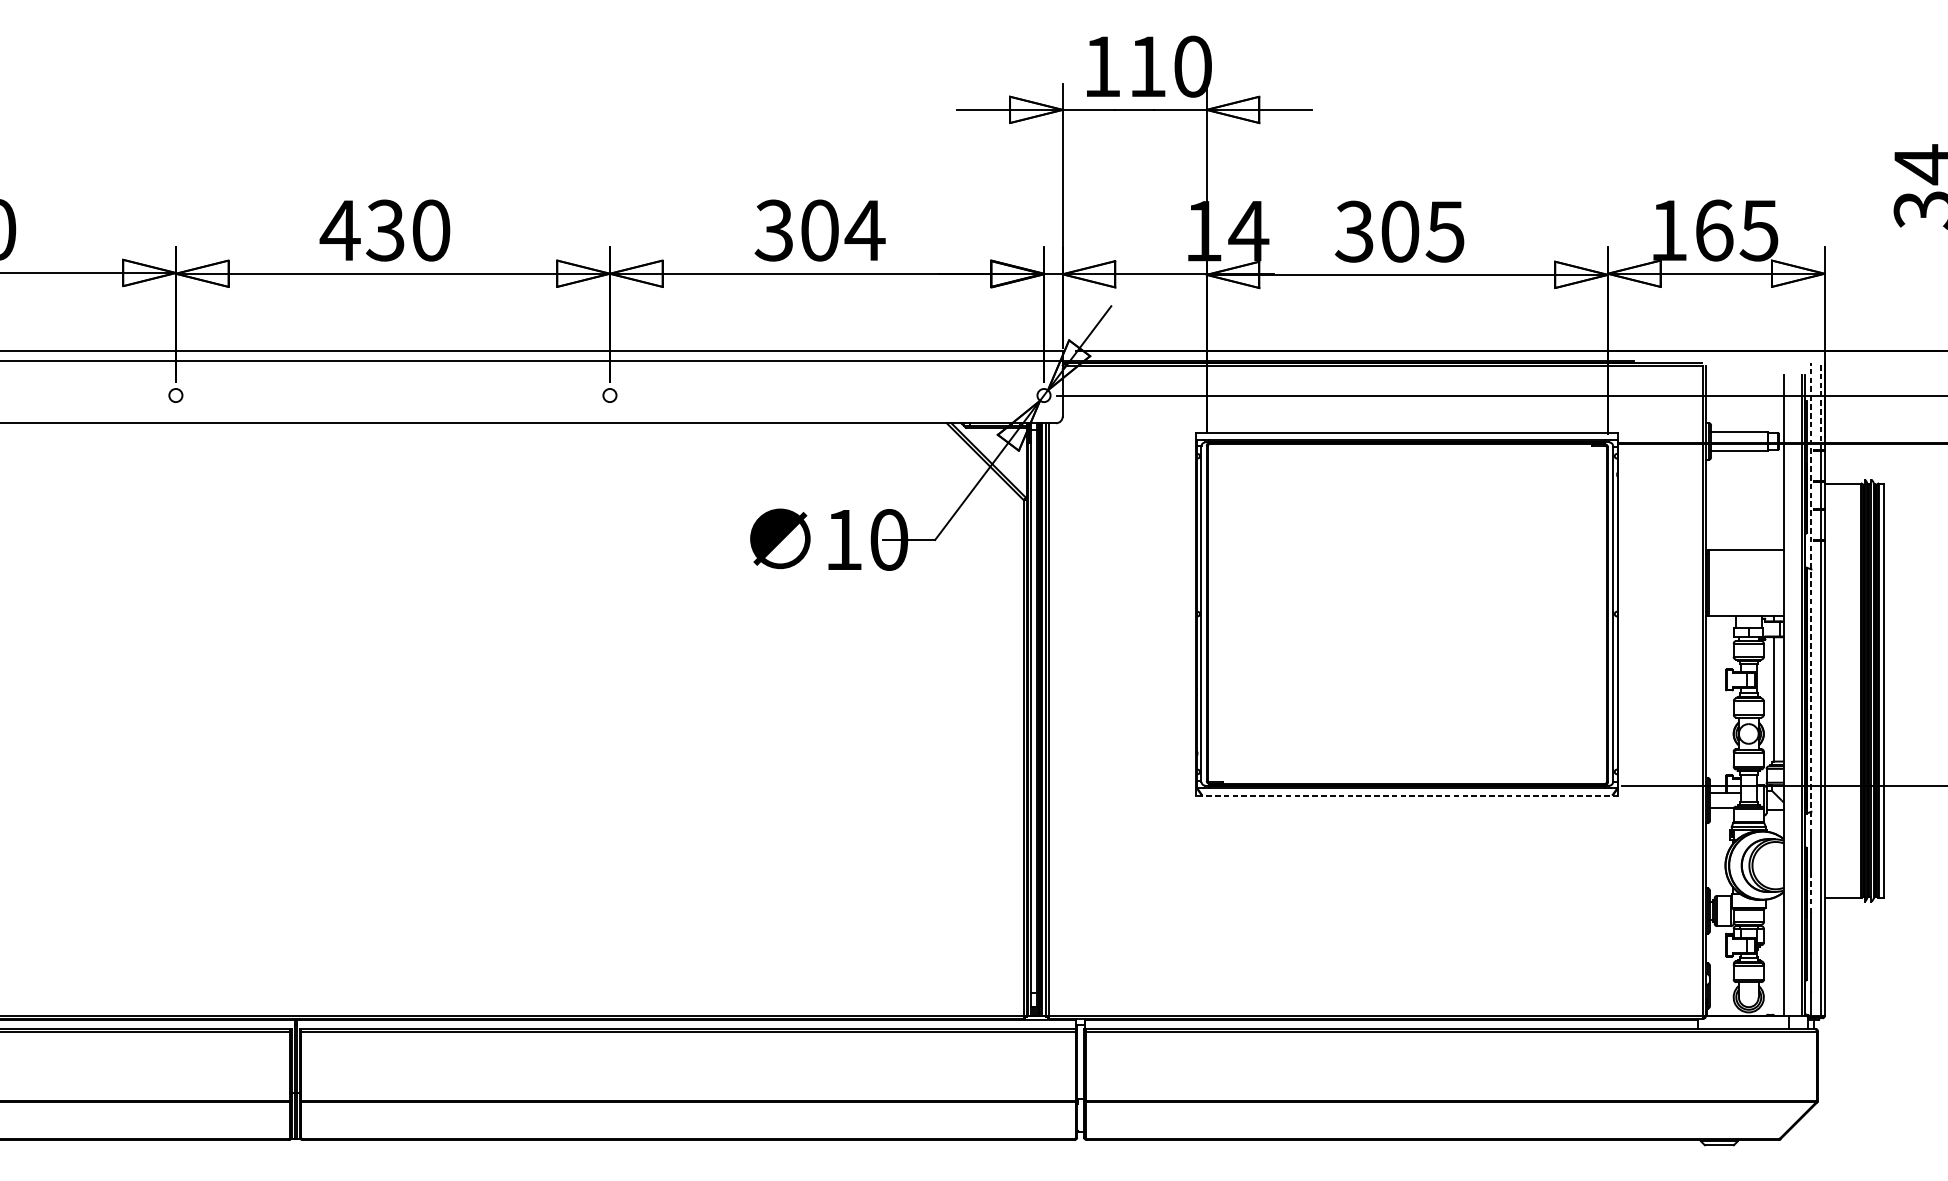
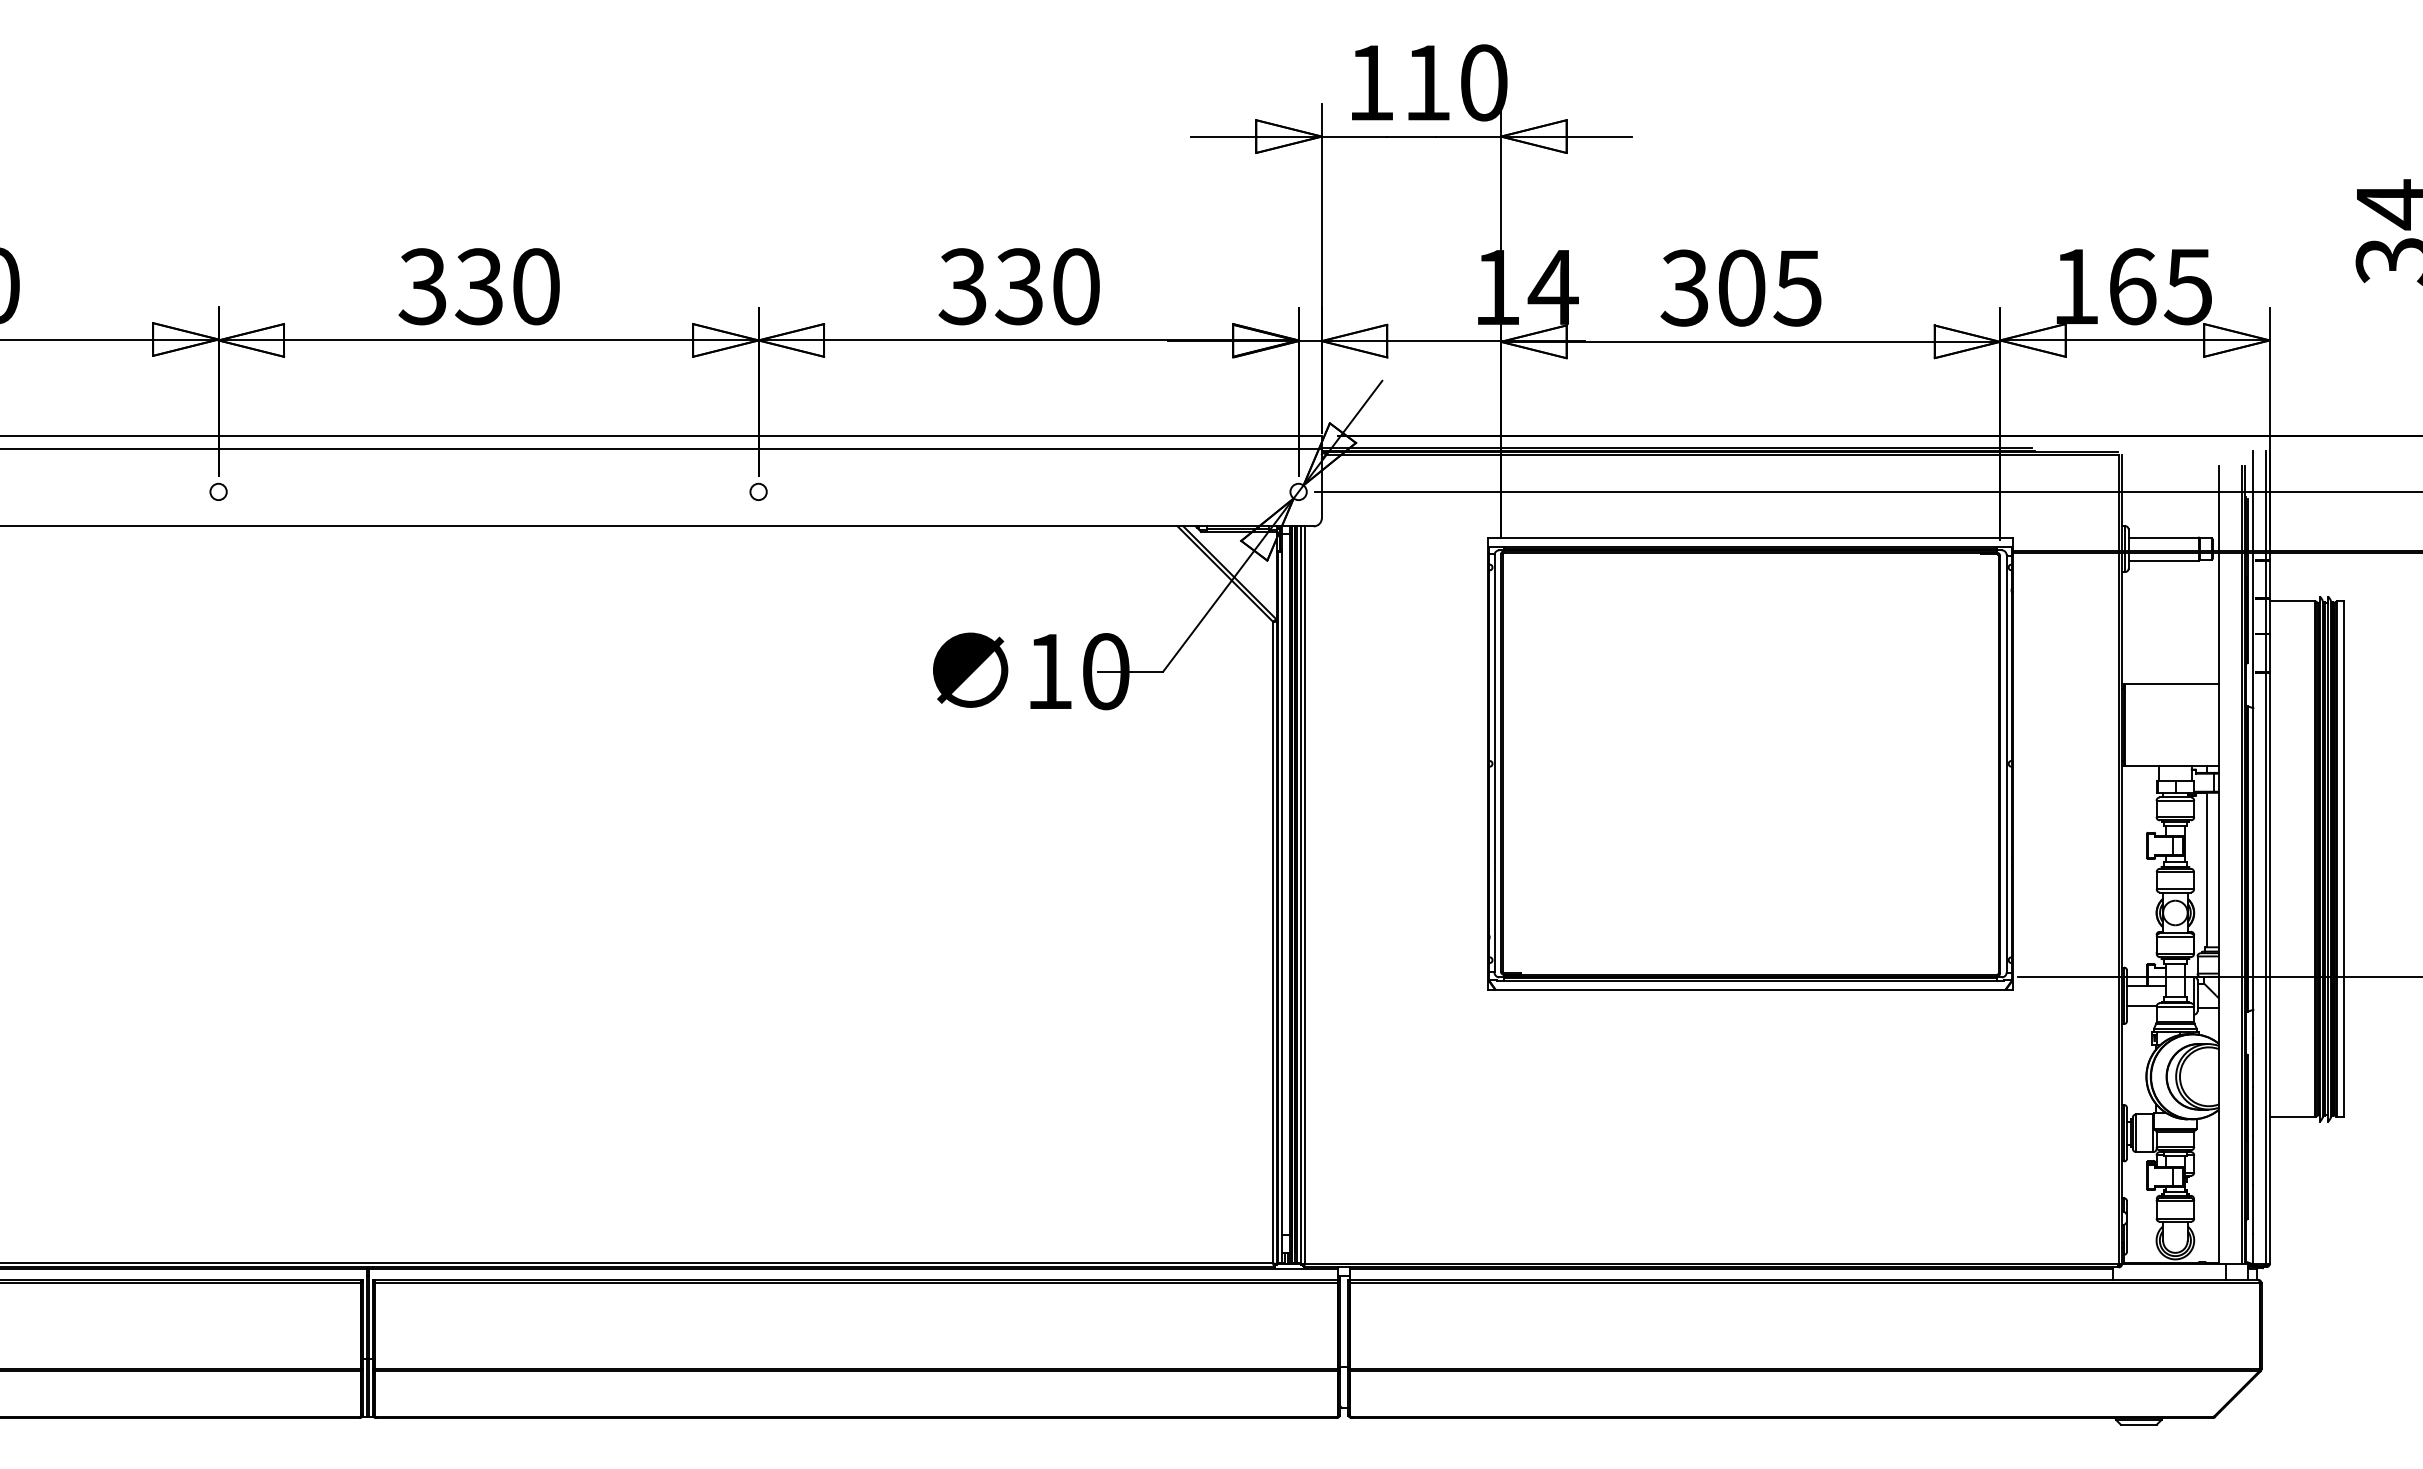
text: (339, 230) -> (422, 286), 430 -> 330
text: (842, 230) -> (1048, 286), 304 -> 330
line: (1821, 405) -> (2265, 504), dashed -> solid
line: (1811, 597) -> (2253, 743), dashed -> solid
line: (1407, 795) -> (1750, 989), dashed -> solid
line: (1811, 893) -> (2253, 1111), dashed -> solid

